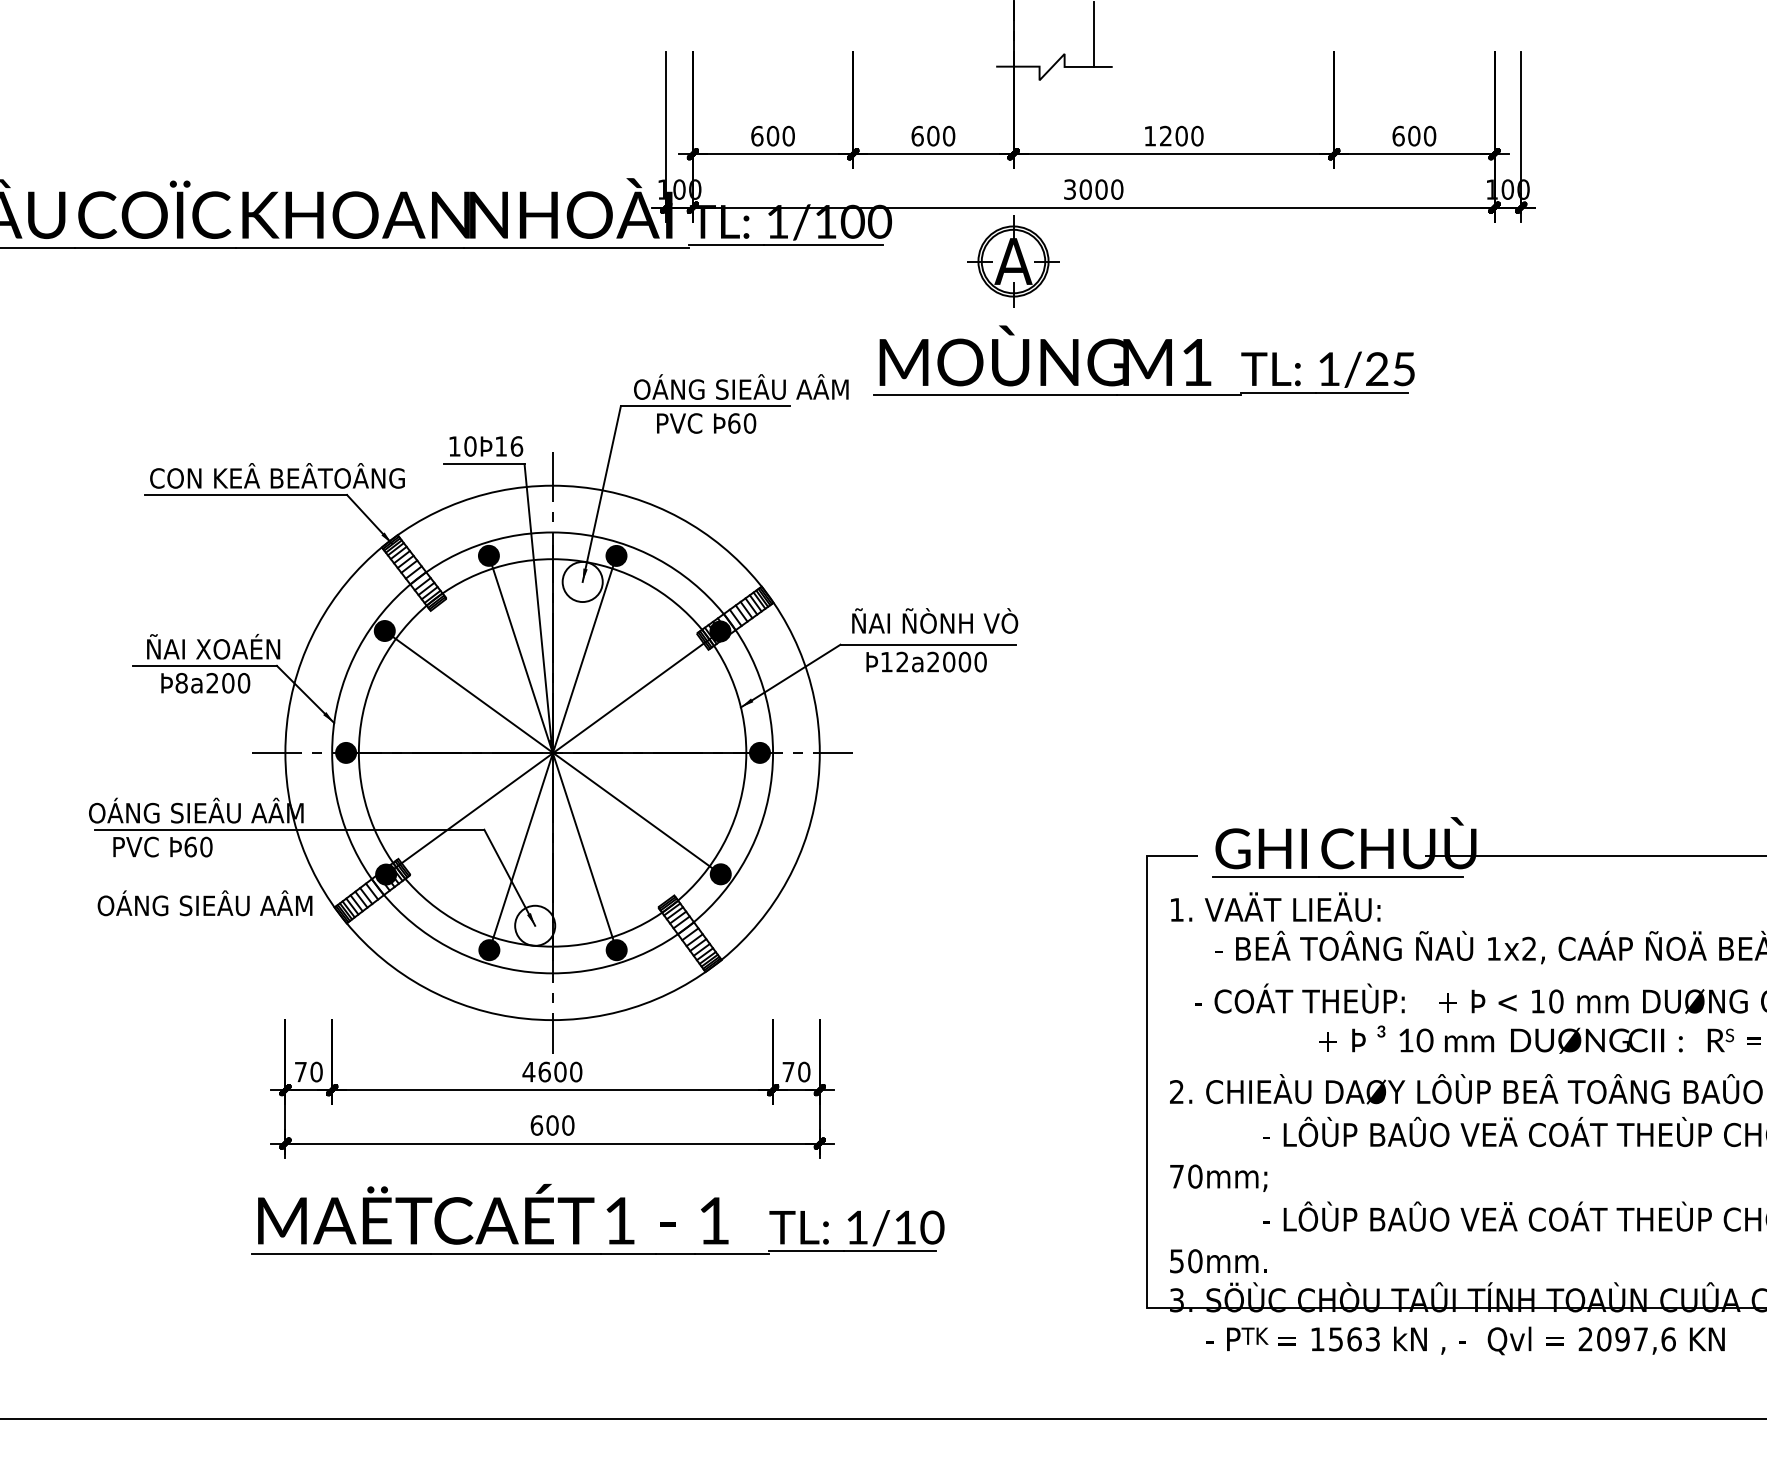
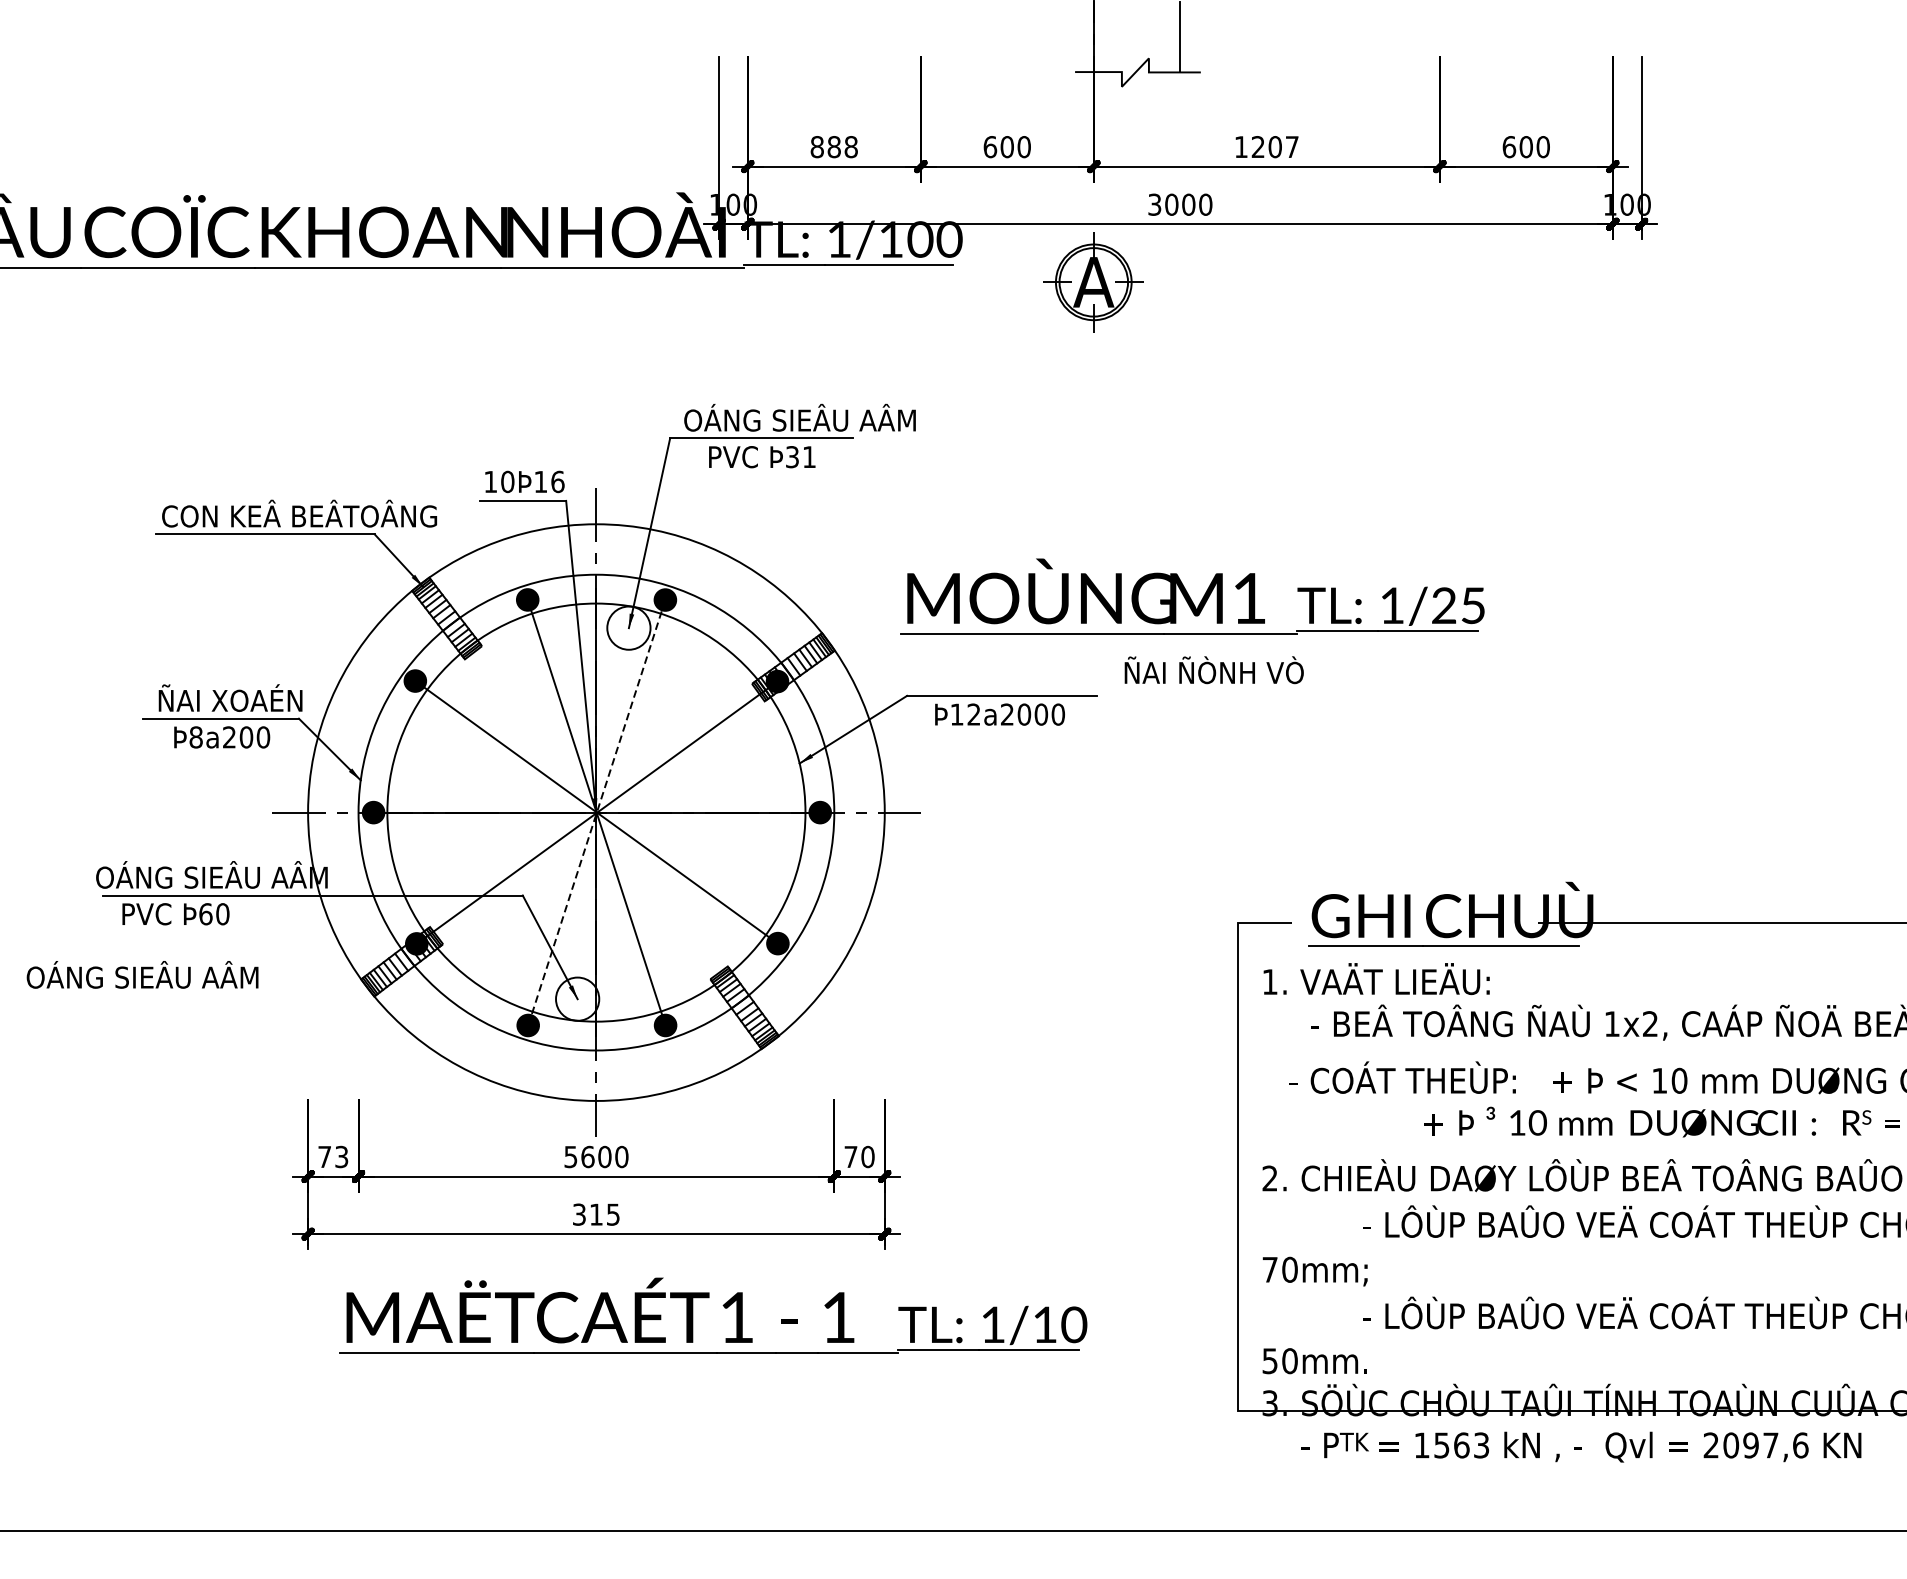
text: (772, 135) -> (833, 146), 600 -> 888
text: (1197, 135) -> (1292, 146), 1200 -> 1207
part: (1143, 360) -> (1191, 596), moved
text: (742, 423) -> (801, 457), Þ60 -> Þ31
text: (935, 620) -> (1214, 669), moved
line: (552, 753) -> (596, 813), solid -> dashed
text: (204, 903) -> (142, 975), moved
text: (316, 1071) -> (341, 1156), 70 -> 73
text: (528, 1072) -> (570, 1157), 4600 -> 5600
text: (552, 1125) -> (596, 1214), 600 -> 315
part: (608, 1212) -> (724, 1308), moved

